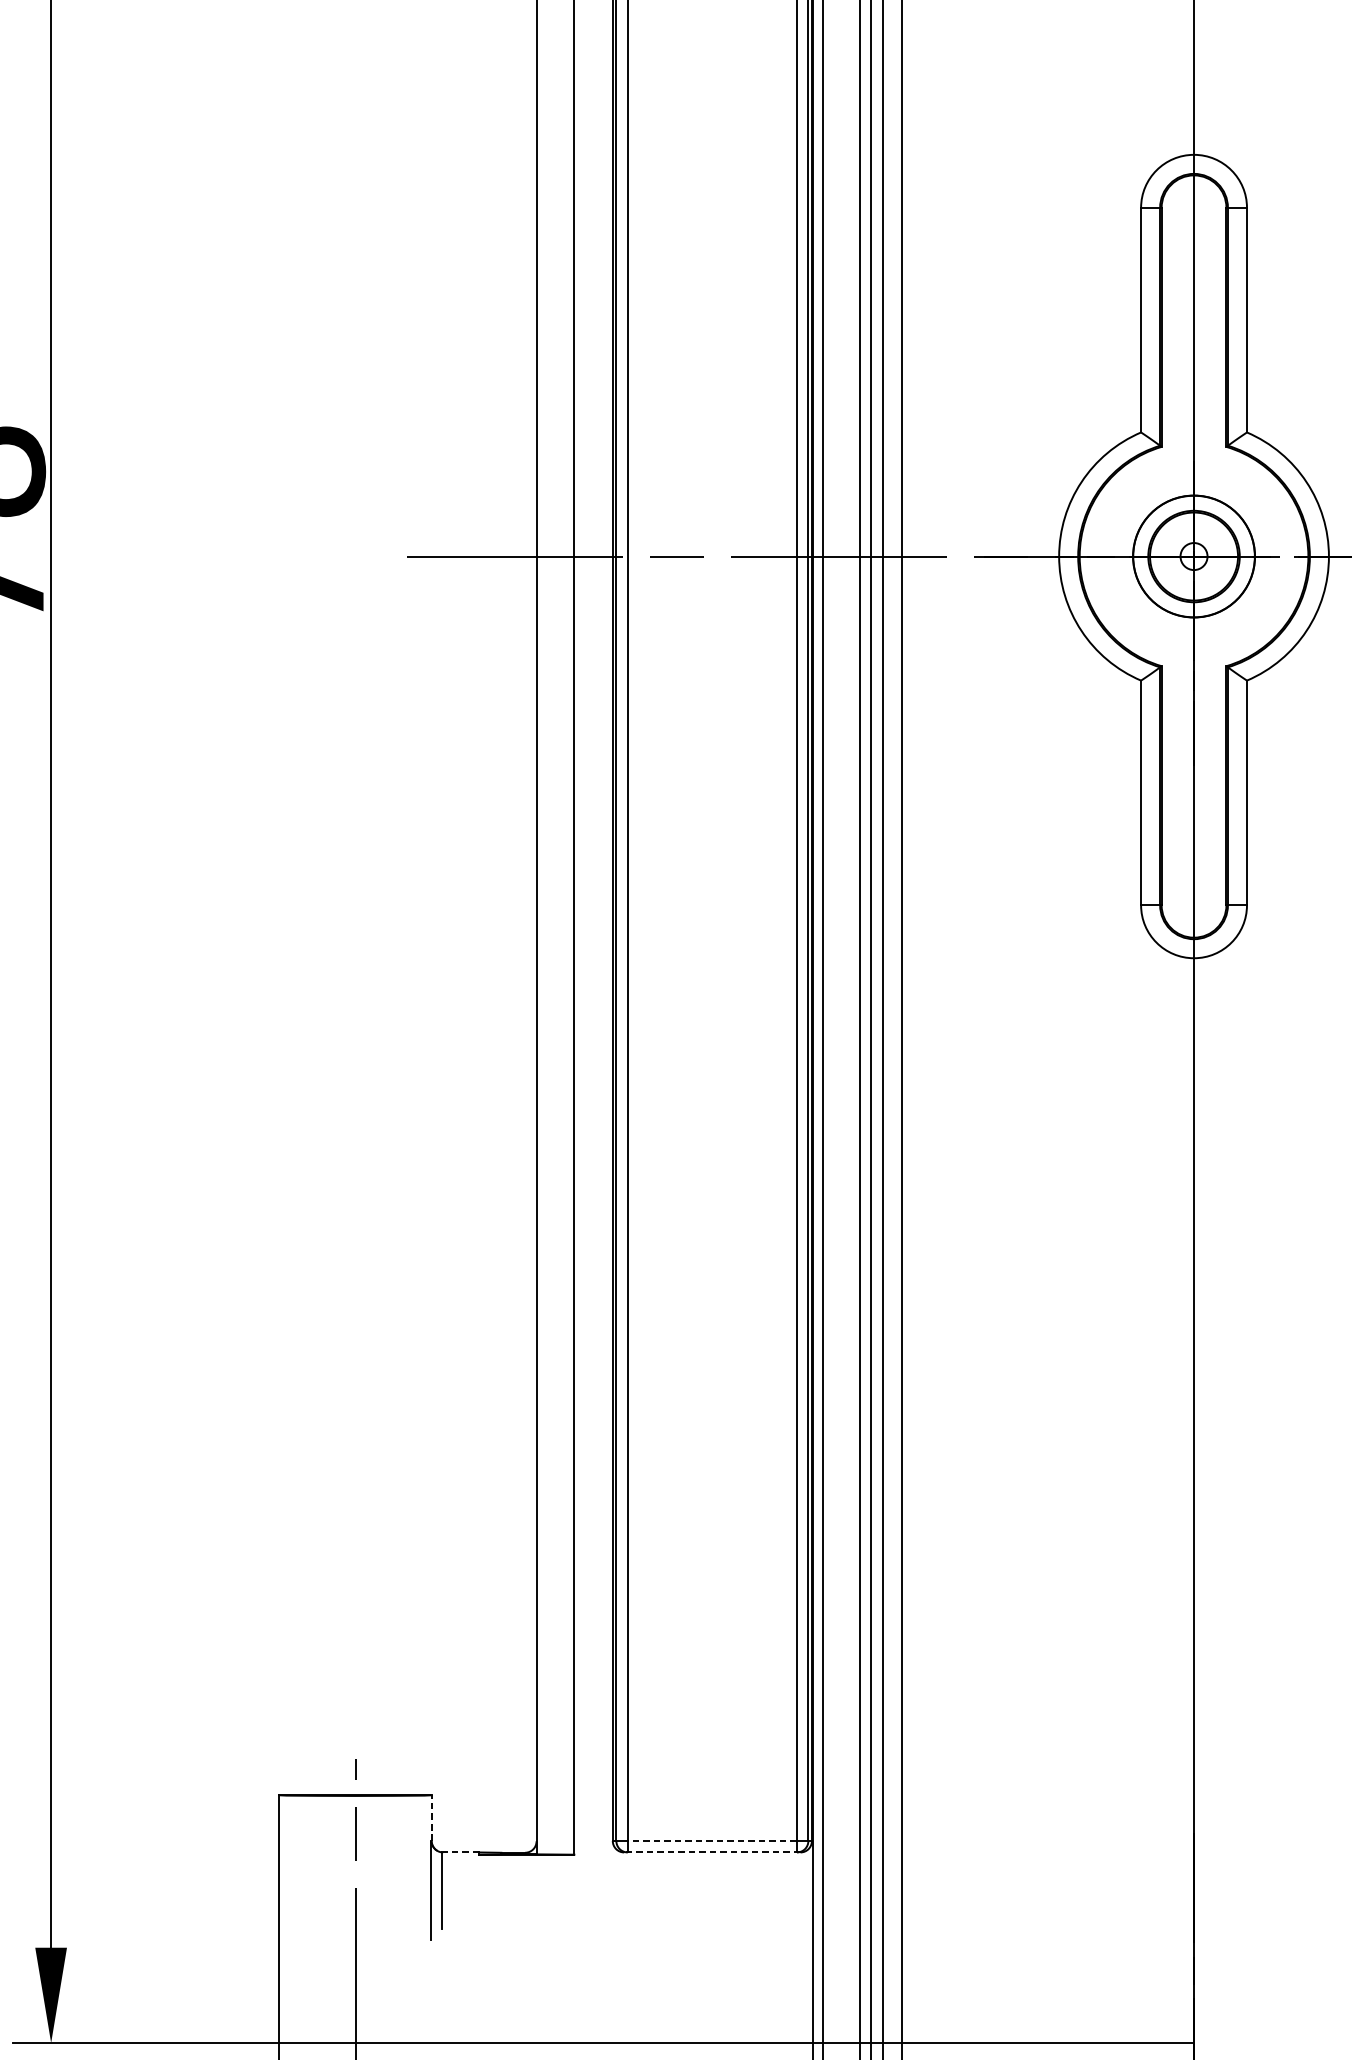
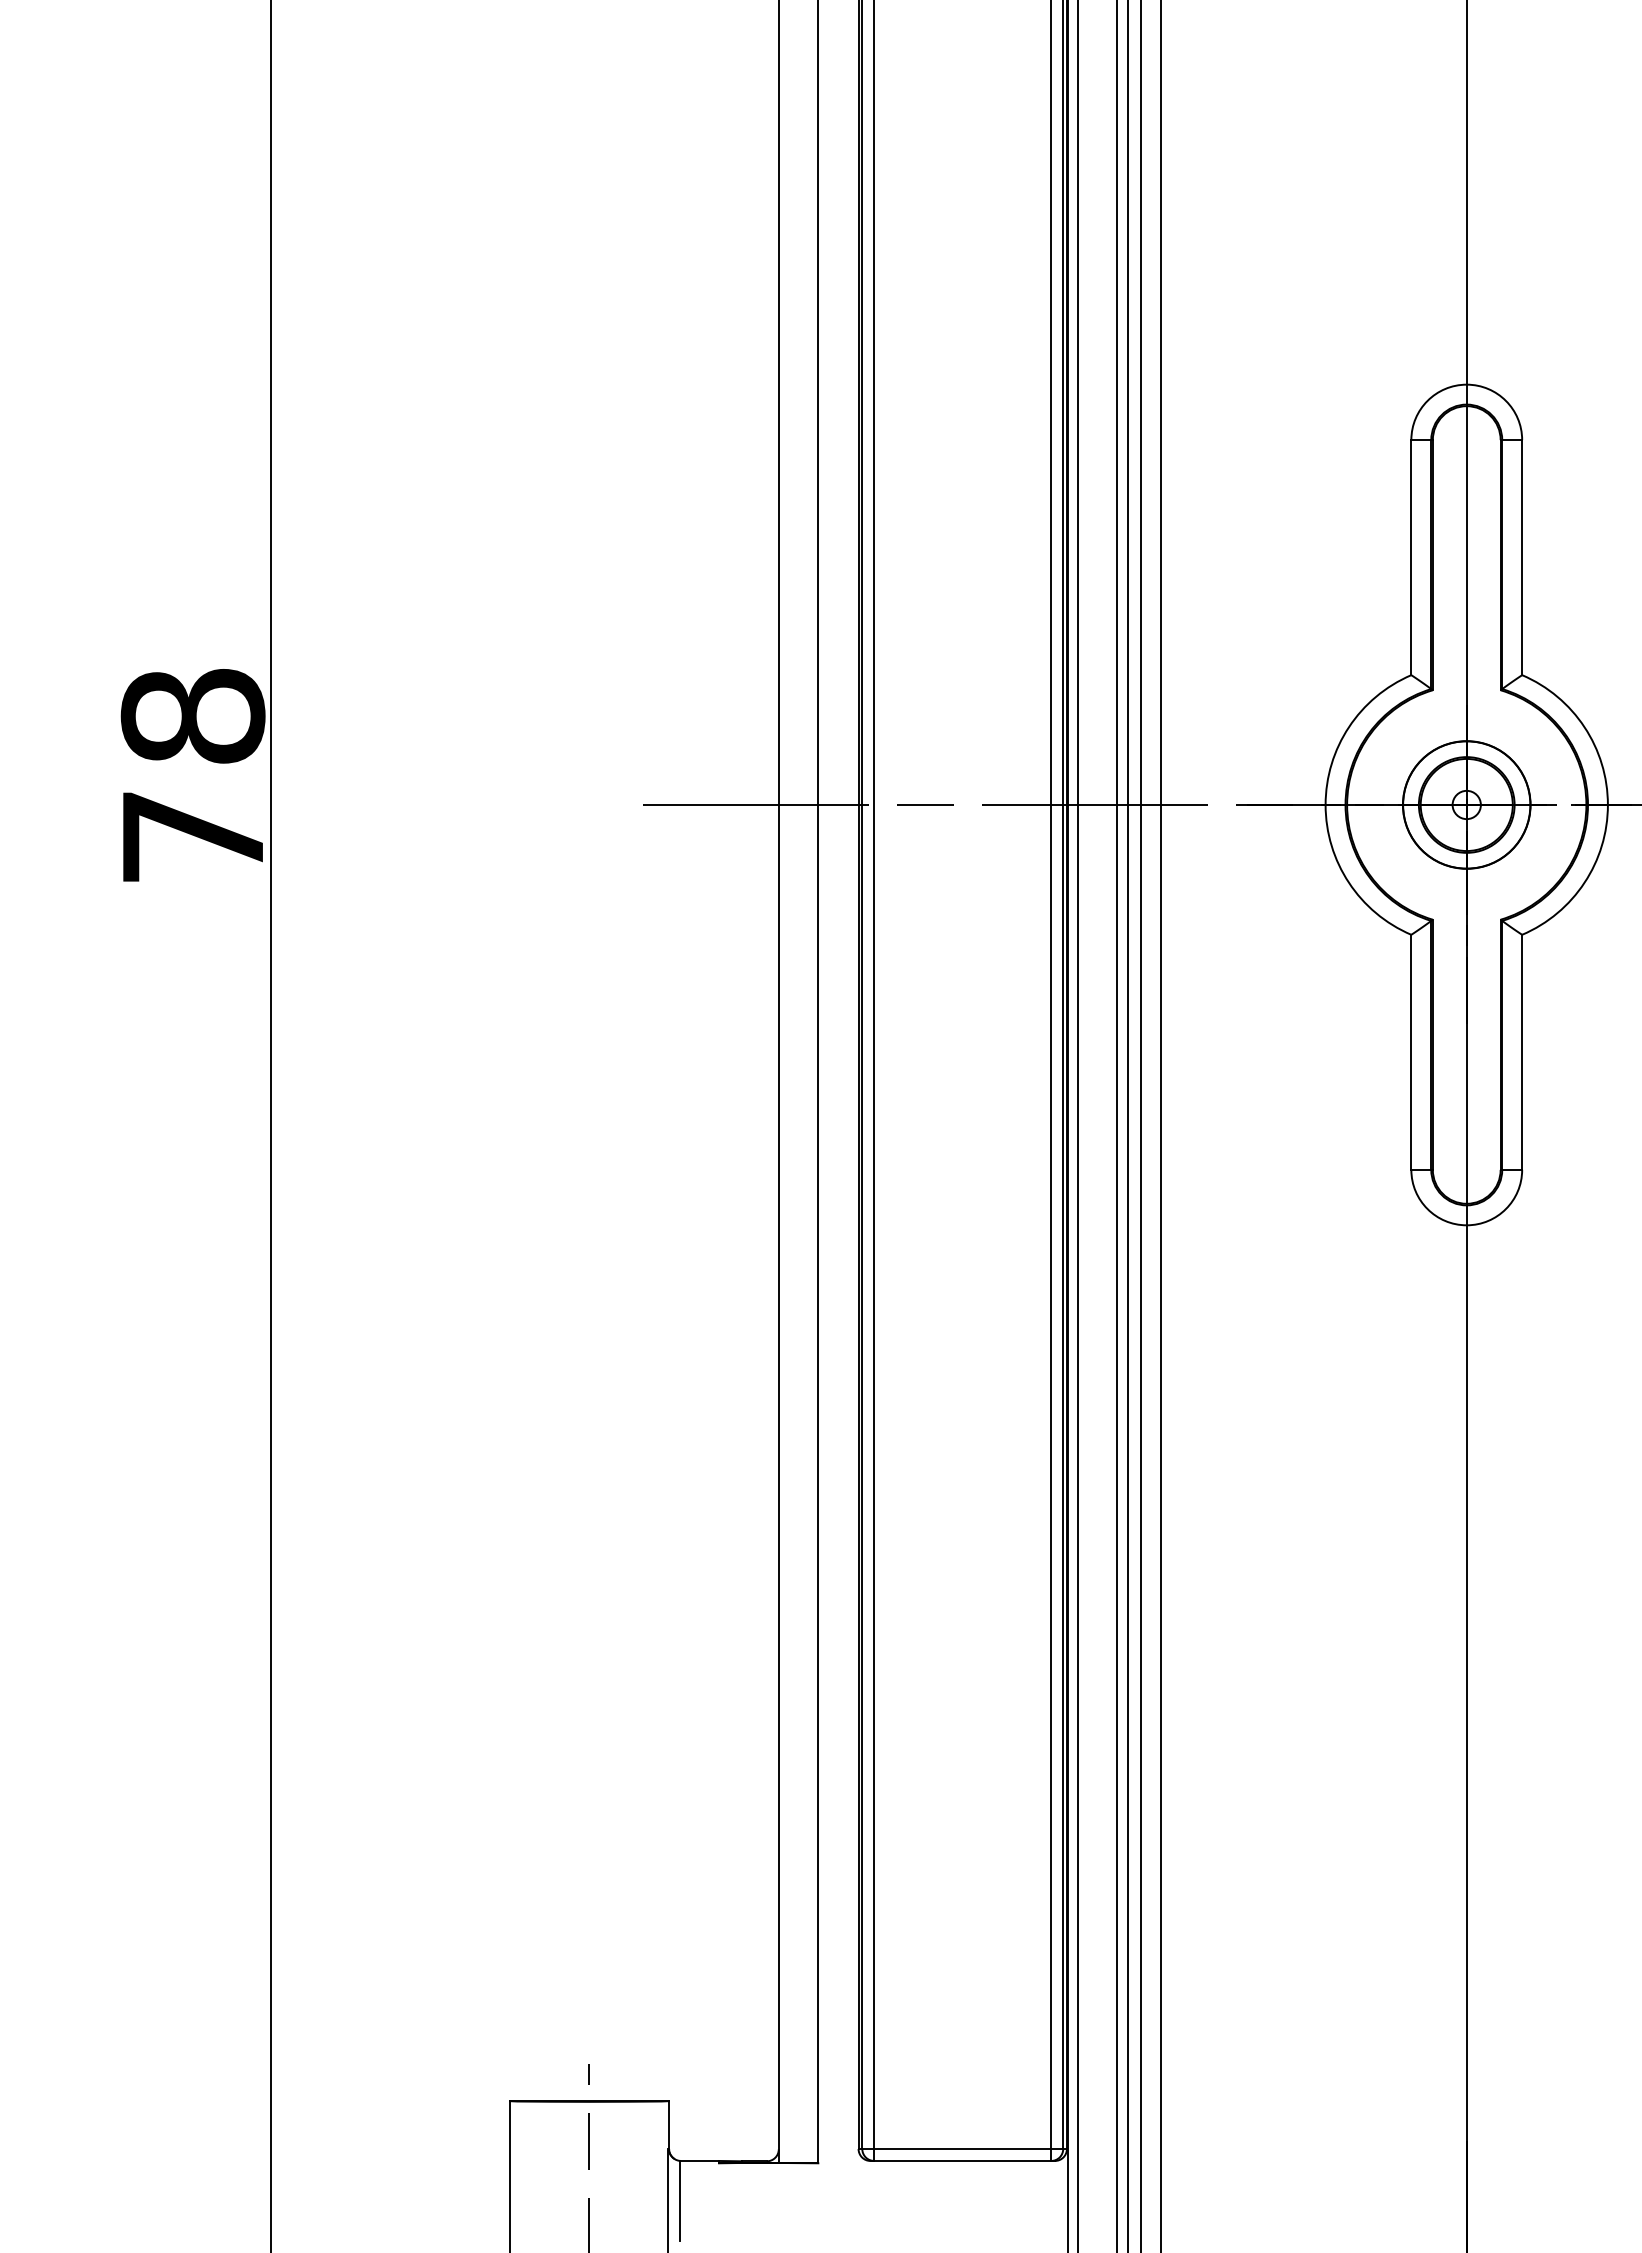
line: (432, 1818) -> (669, 2125), dashed -> solid
line: (712, 1841) -> (962, 2149), dashed -> solid
line: (461, 1852) -> (700, 2160), dashed -> solid
line: (712, 1852) -> (962, 2160), dashed -> solid

